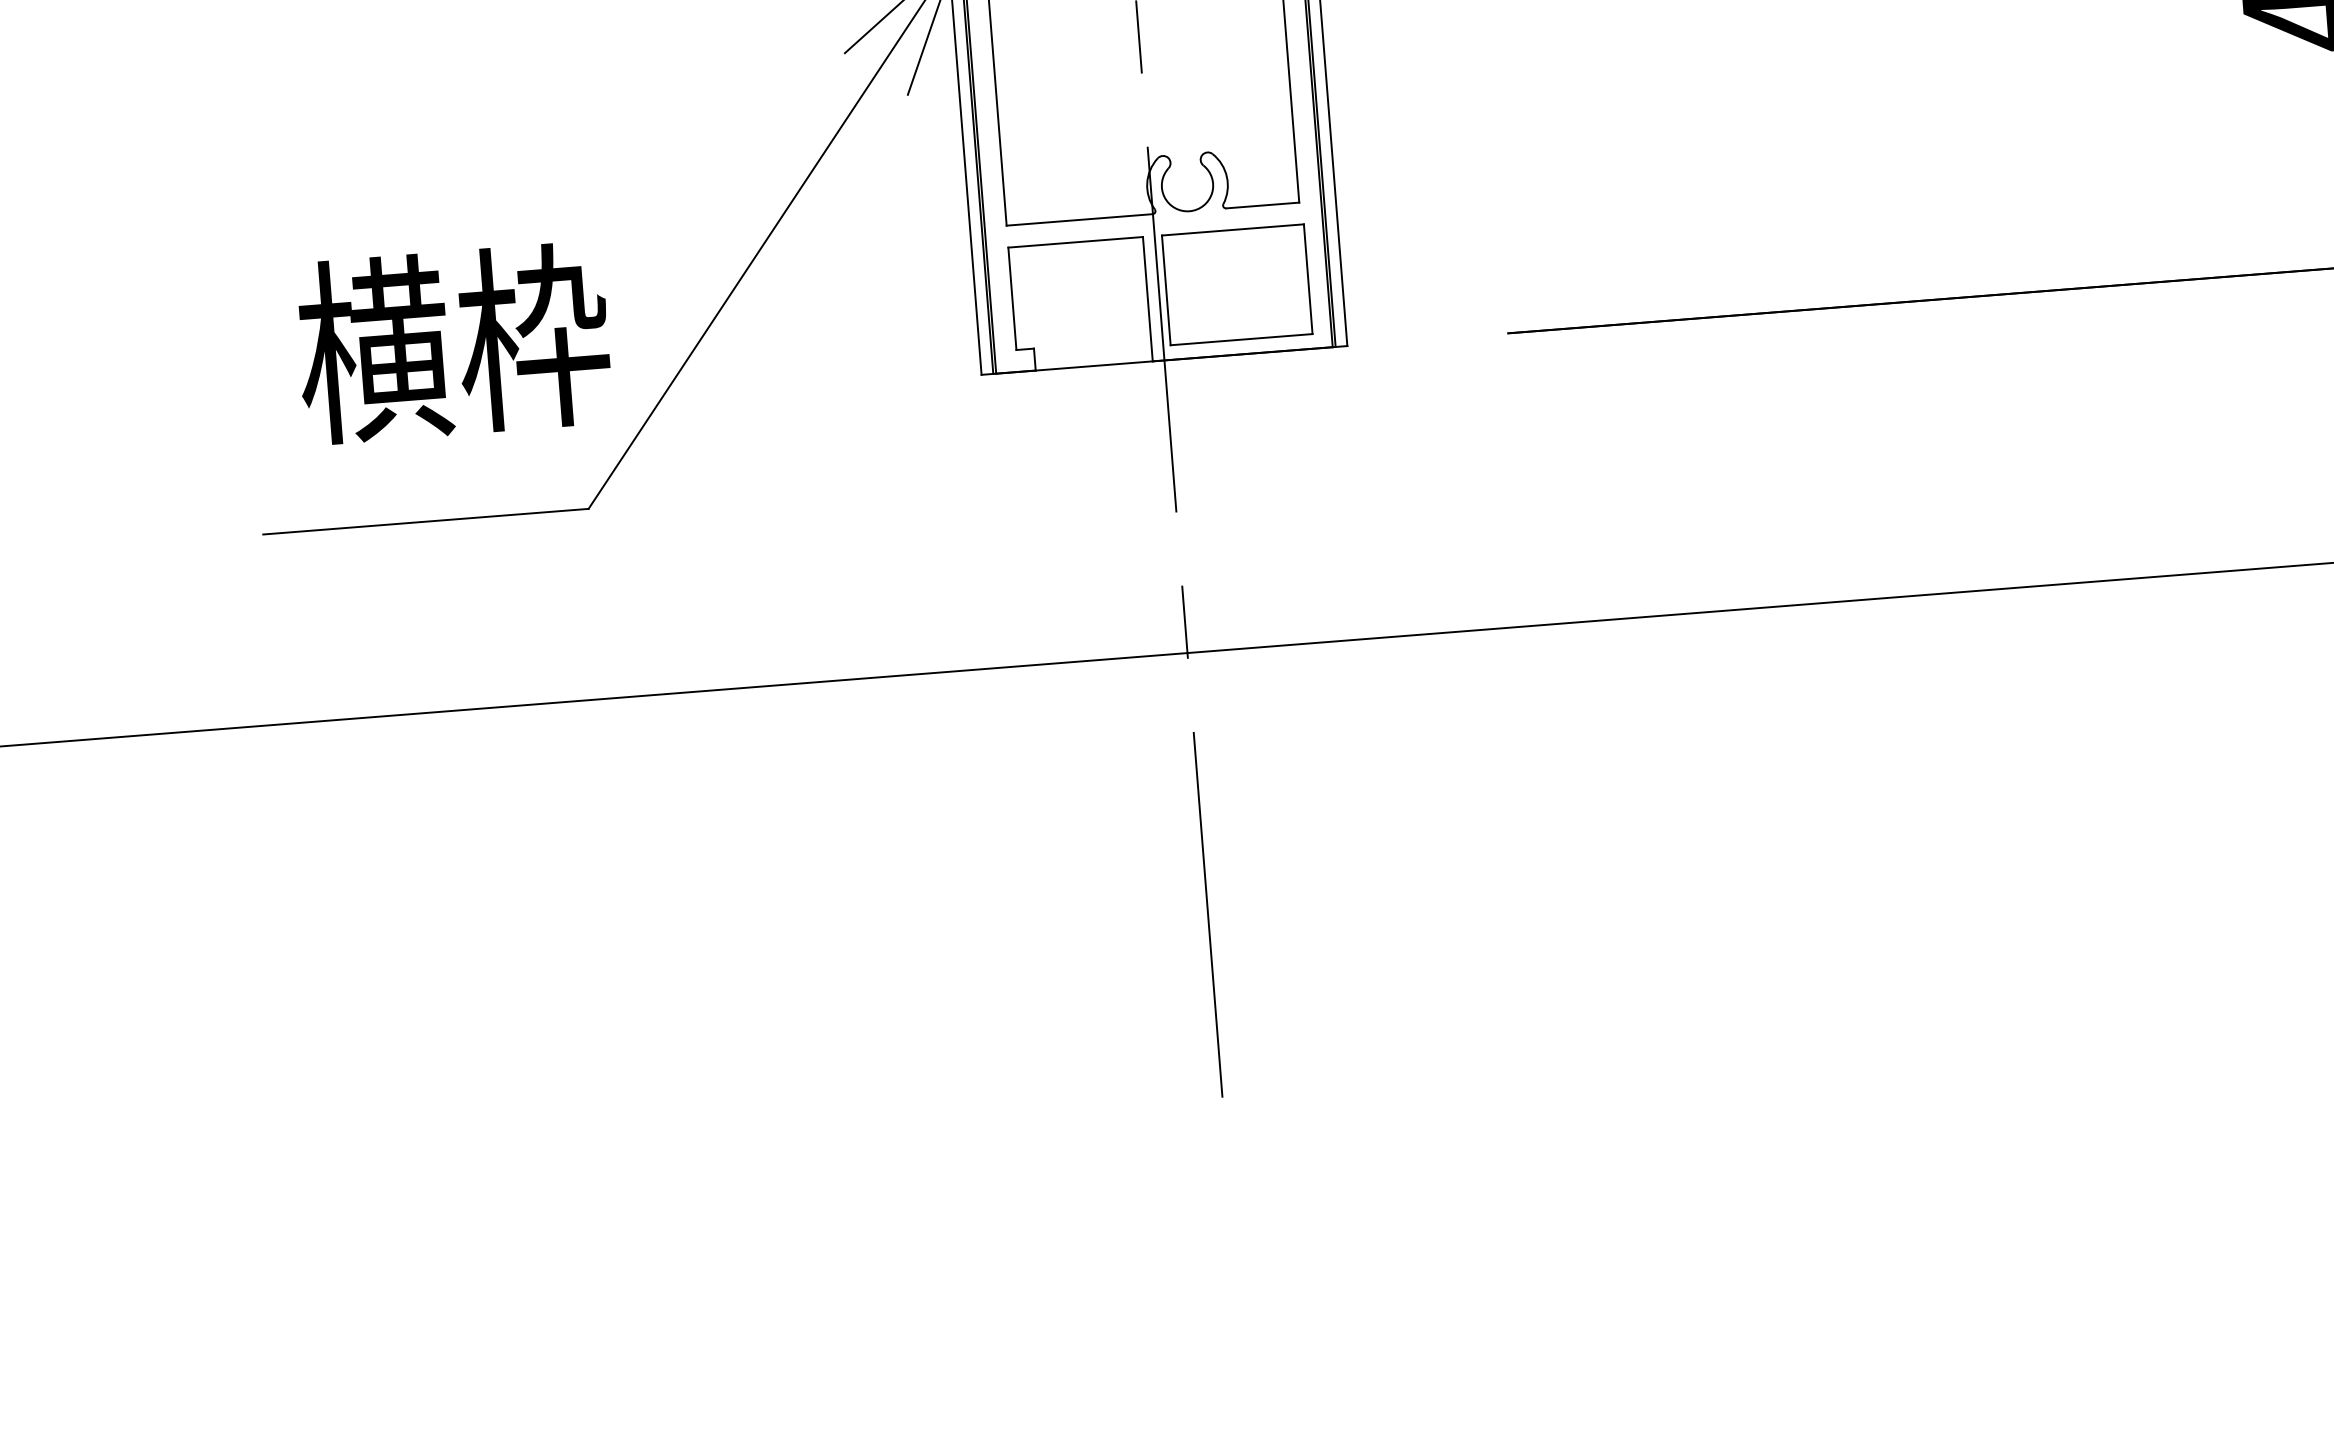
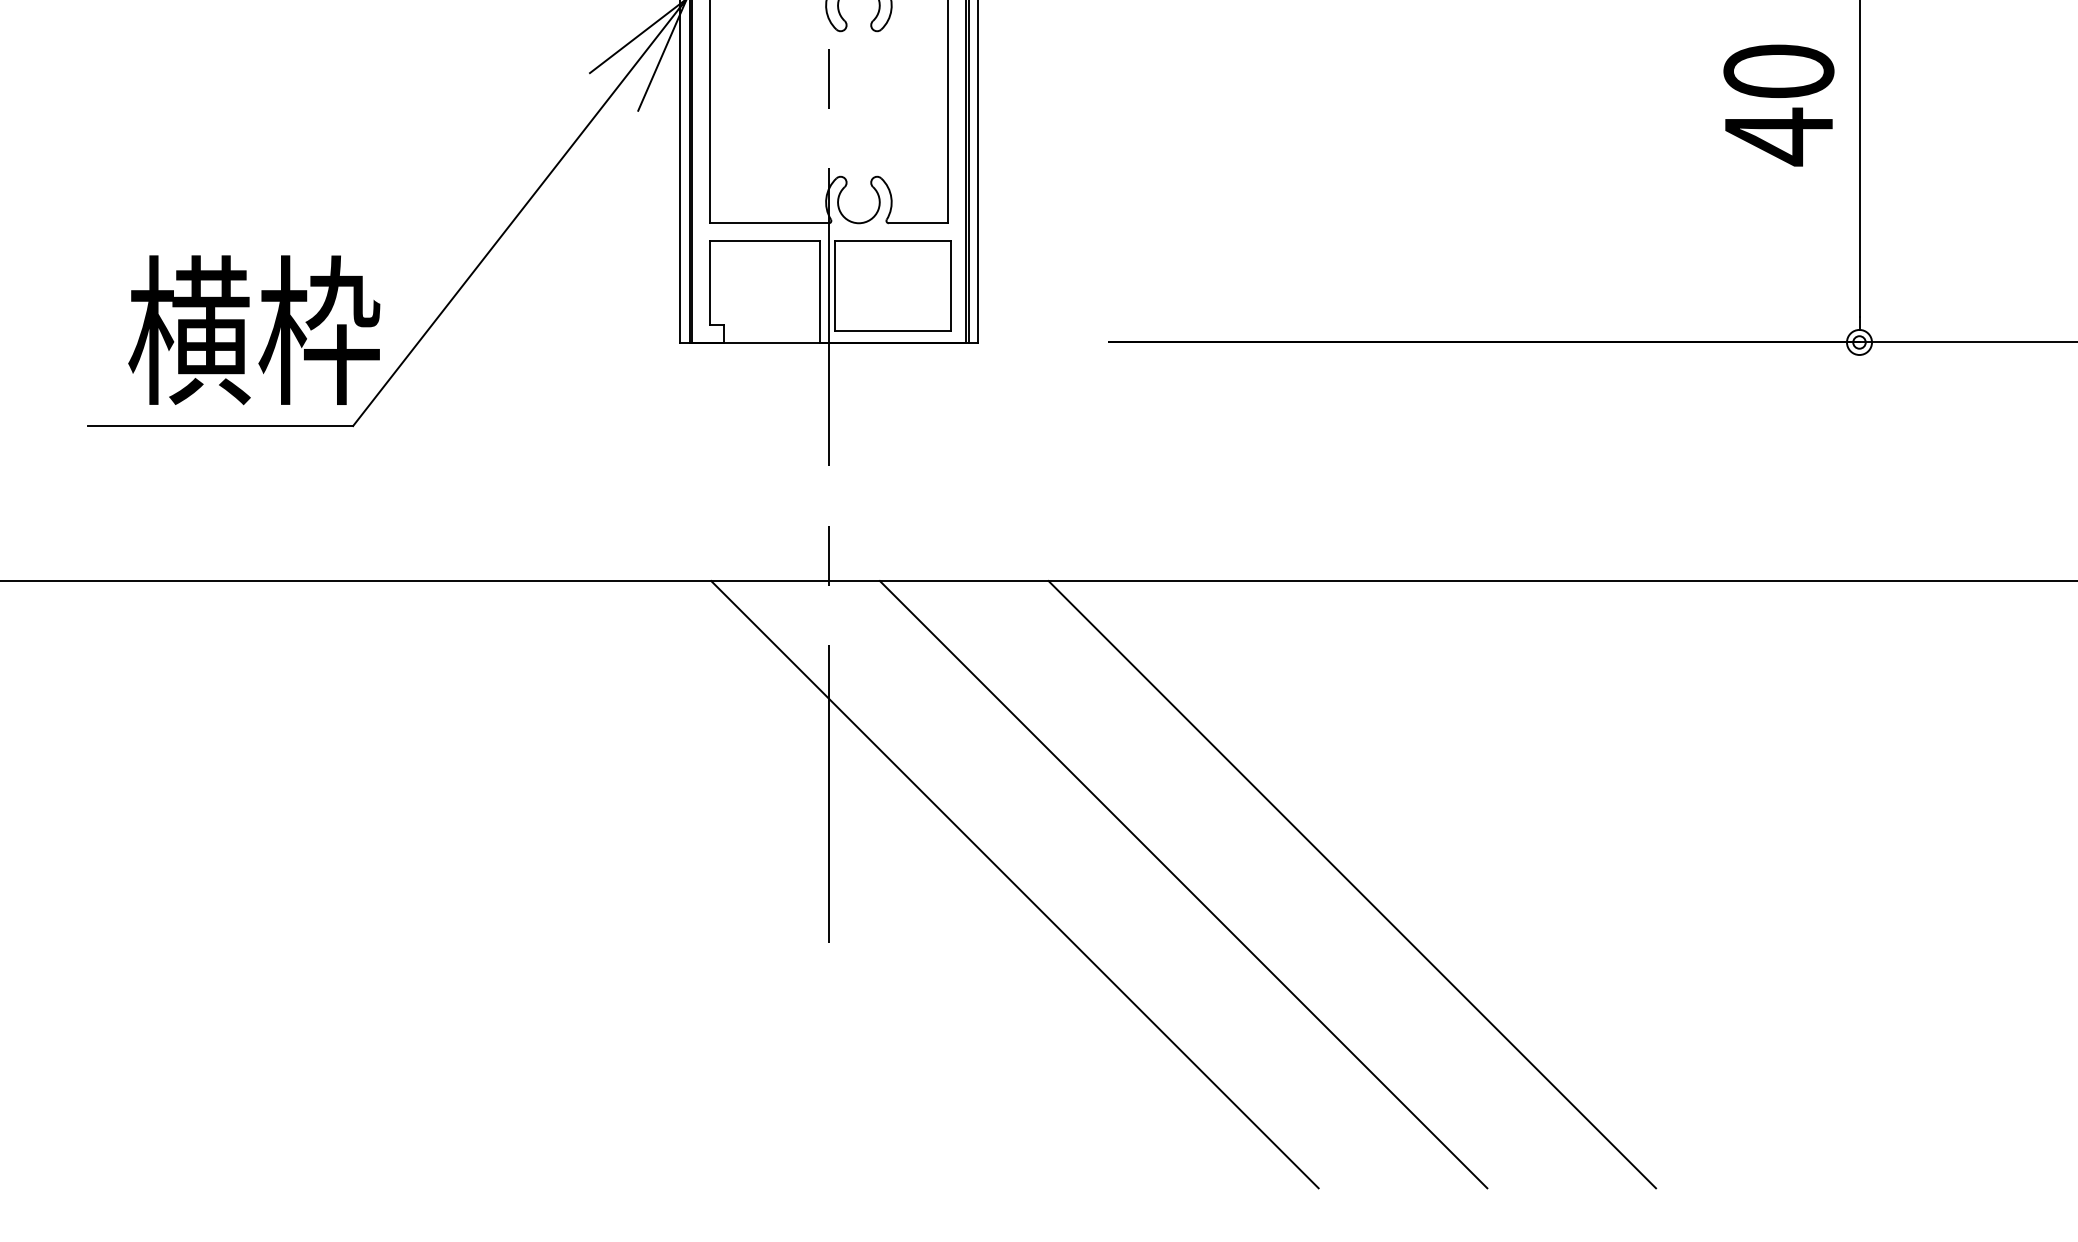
text: (453, 343) -> (254, 330), moved
line: (1858, 974) -> (1352, 884), added
line: (1651, 991) -> (1183, 884), added
line: (1444, 1007) -> (1014, 884), added

